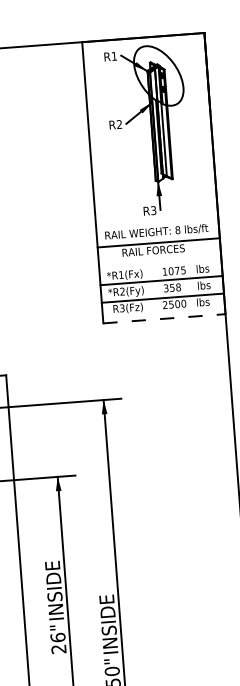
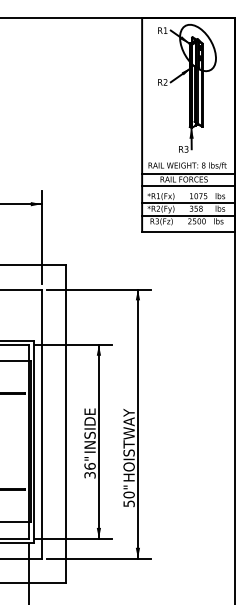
line: (159, 257) -> (188, 185), added
line: (165, 318) -> (189, 231), dashed -> solid
text: (106, 603) -> (128, 443), INSIDE -> HOISTWAY
text: (59, 649) -> (90, 475), 26" -> 36"

